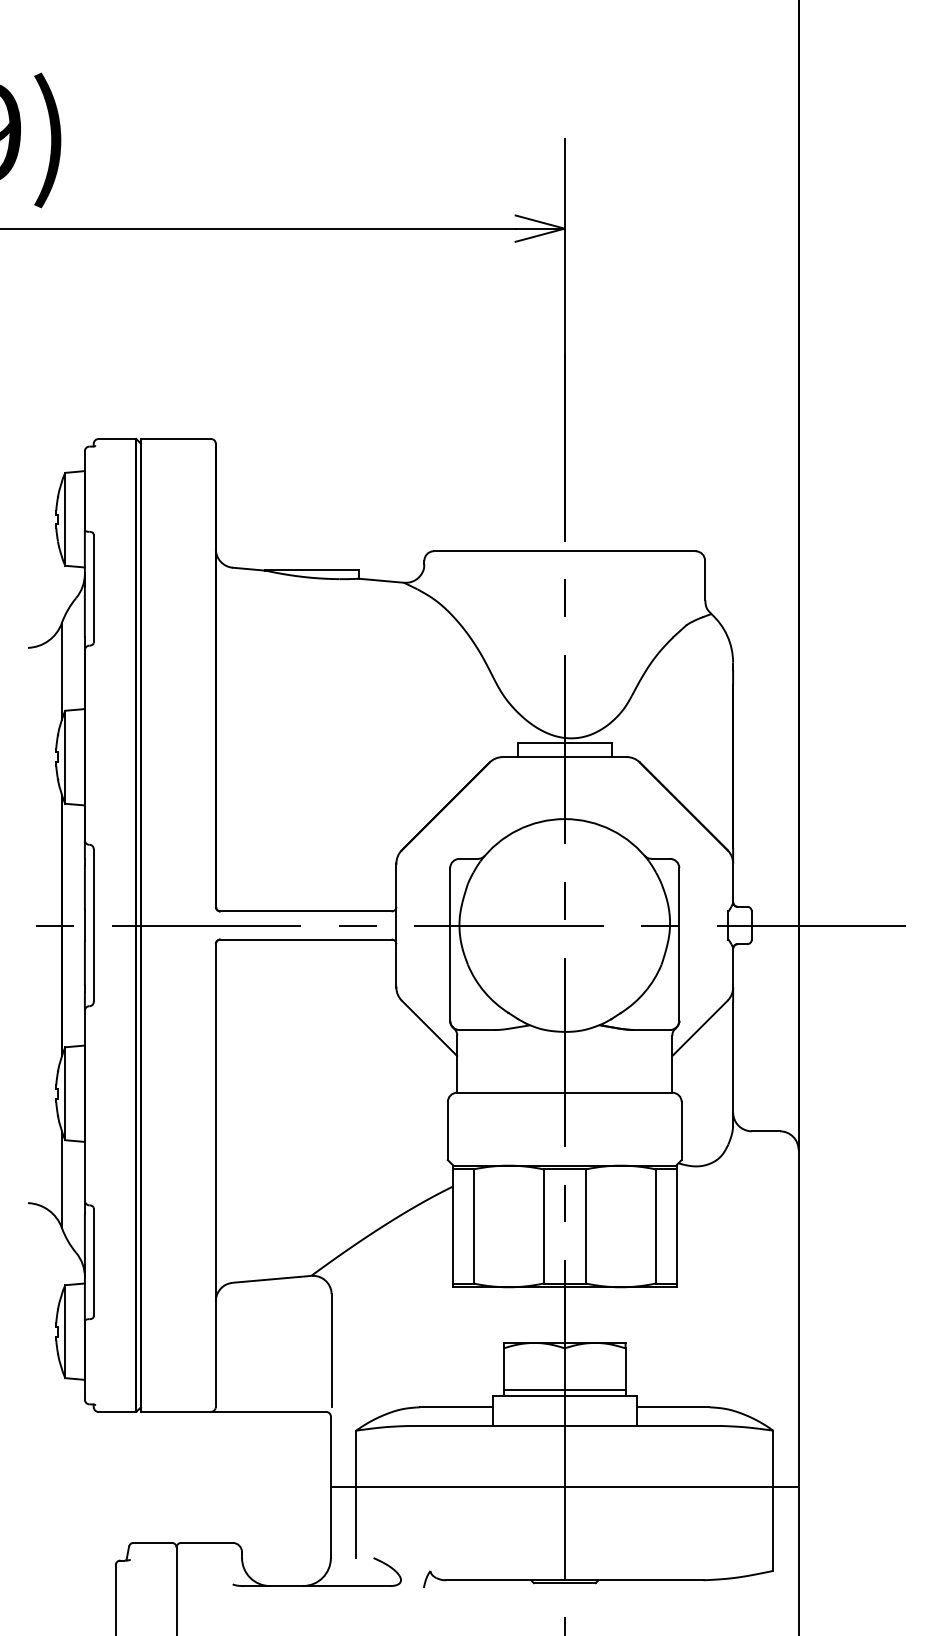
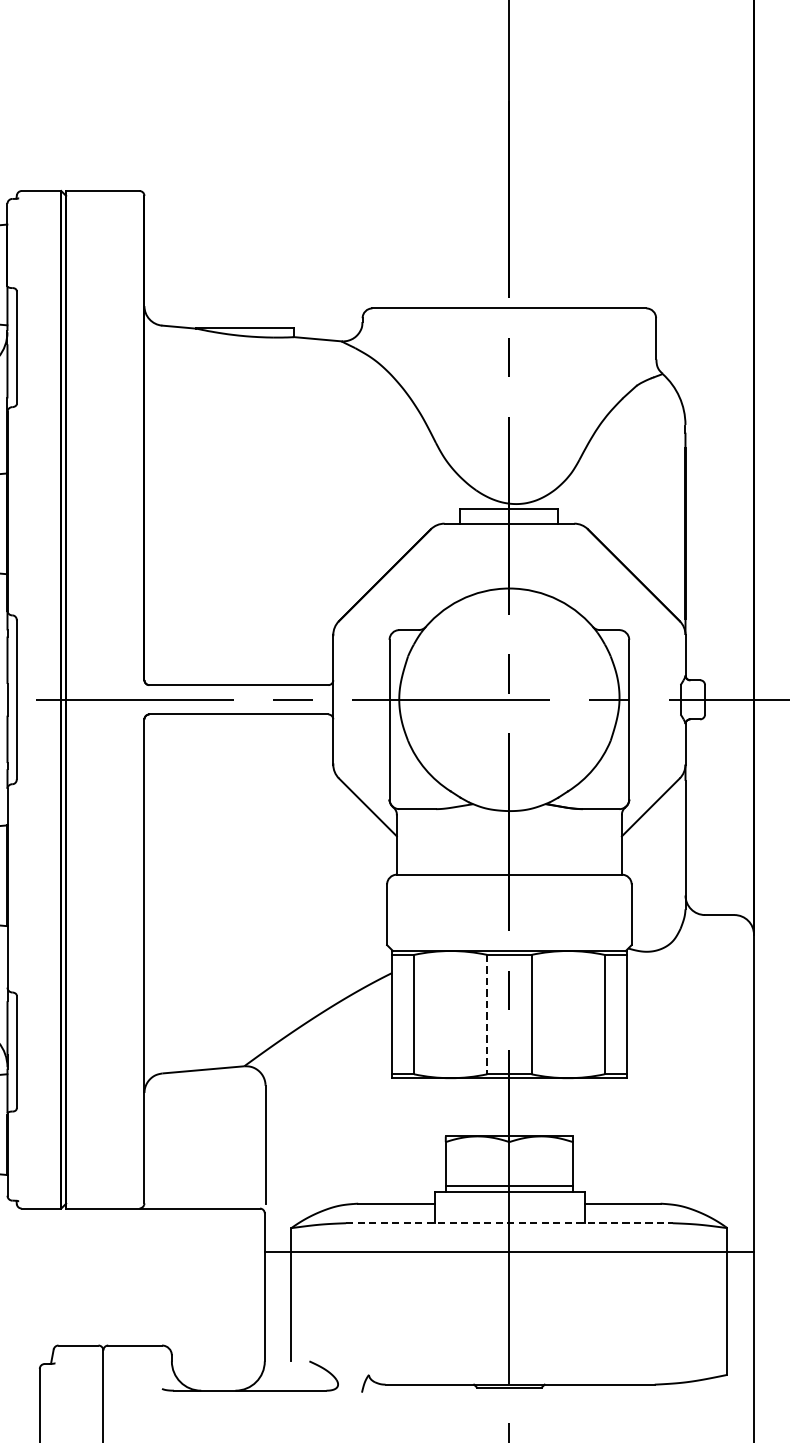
line: (543, 1226) -> (487, 1014), solid -> dashed
line: (565, 1425) -> (510, 1222), solid -> dashed
line: (564, 1486) -> (509, 1252), moved

